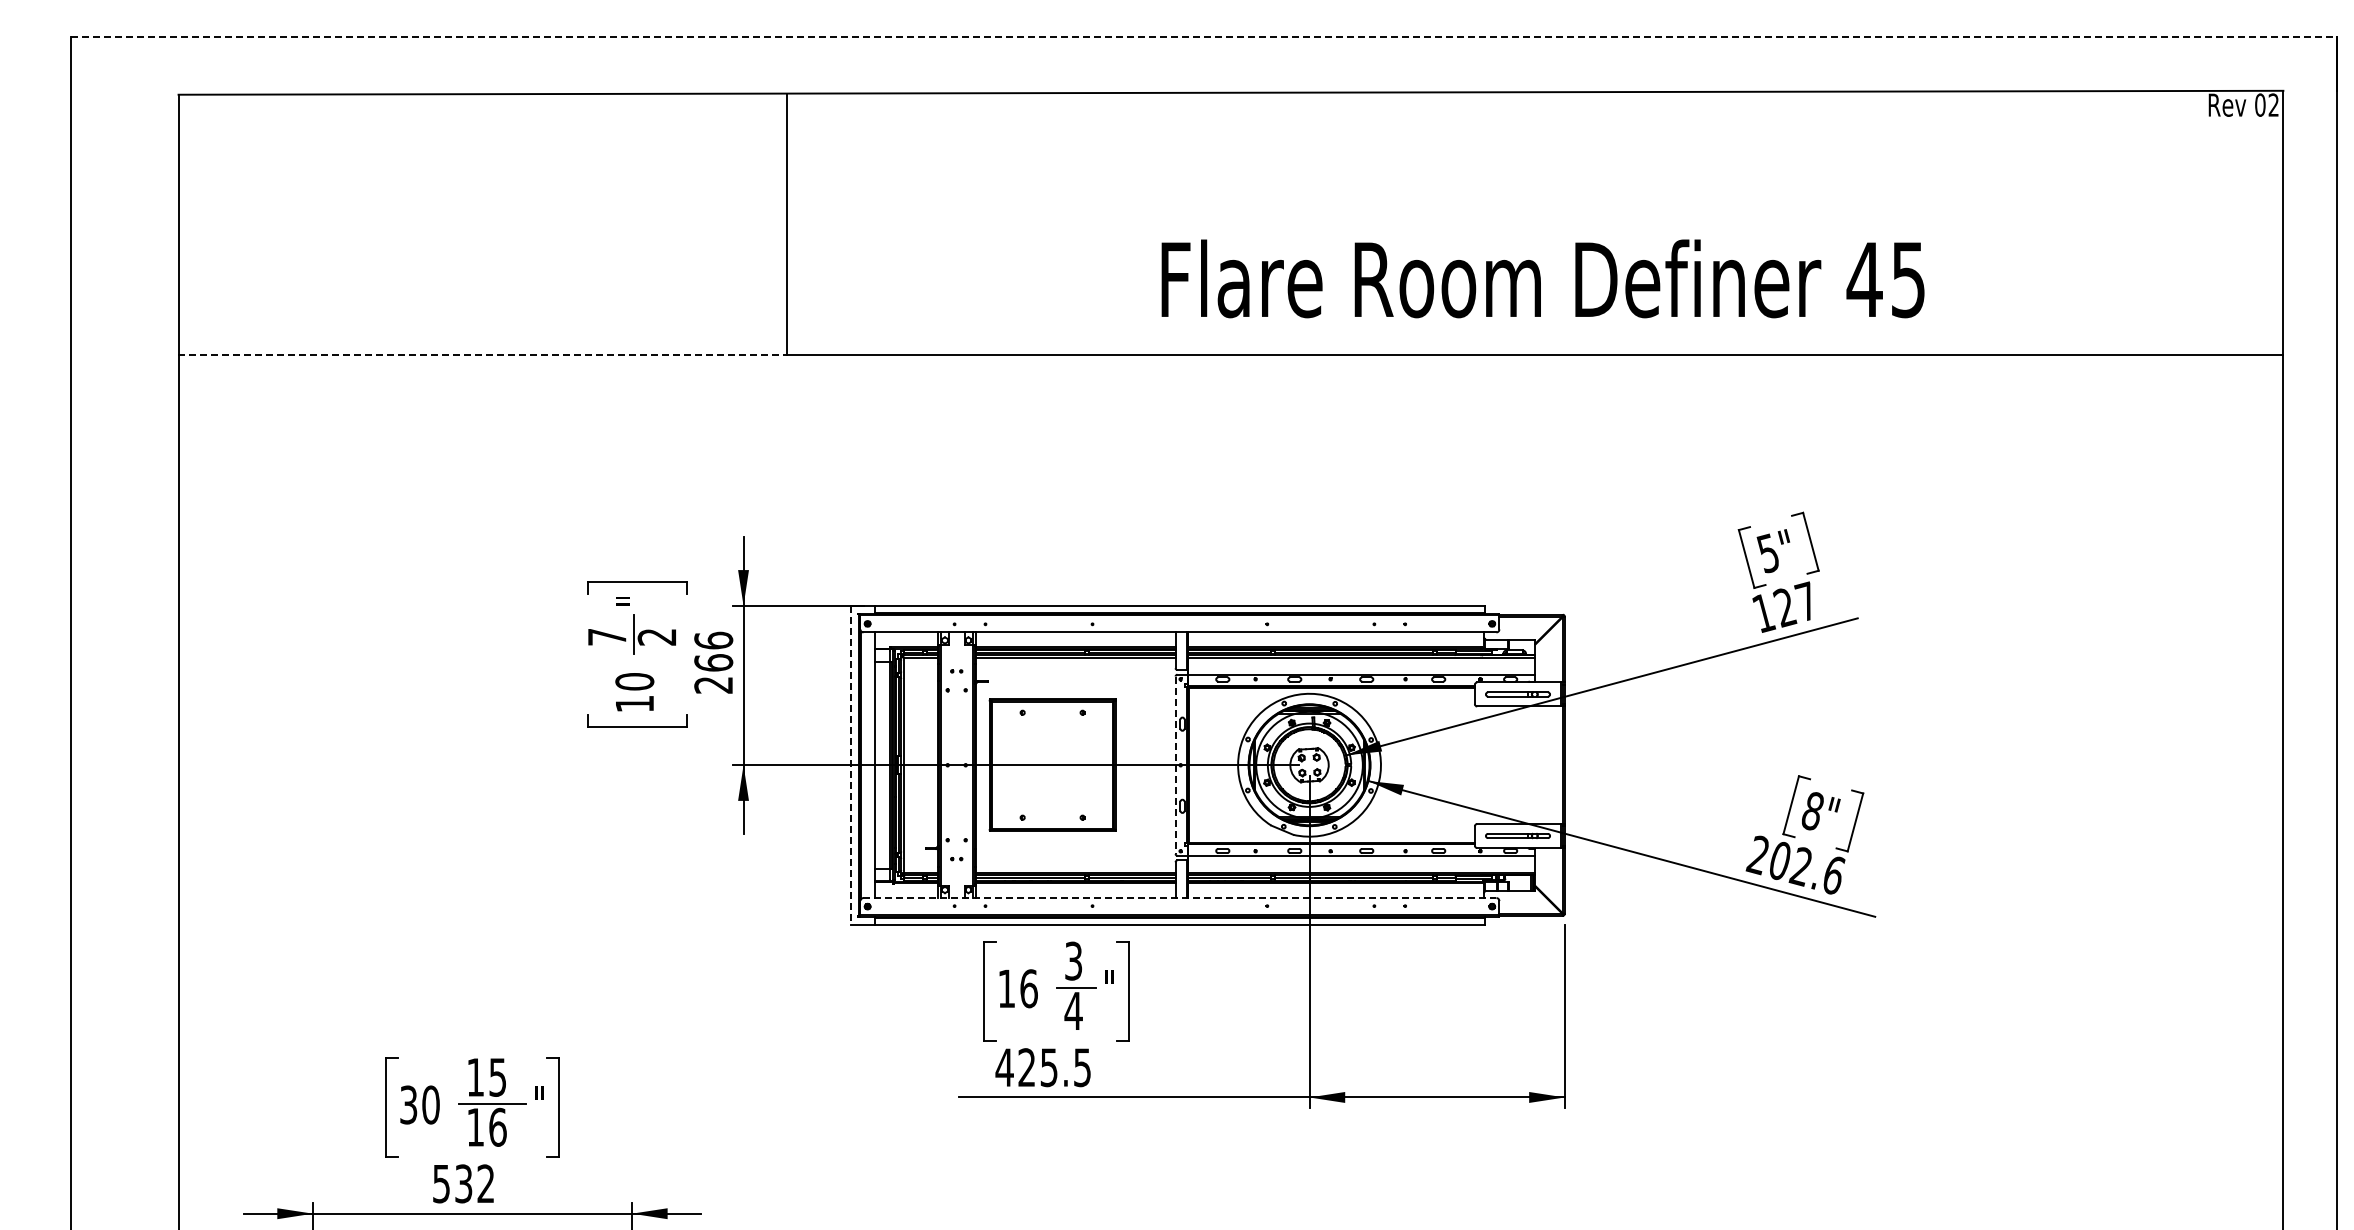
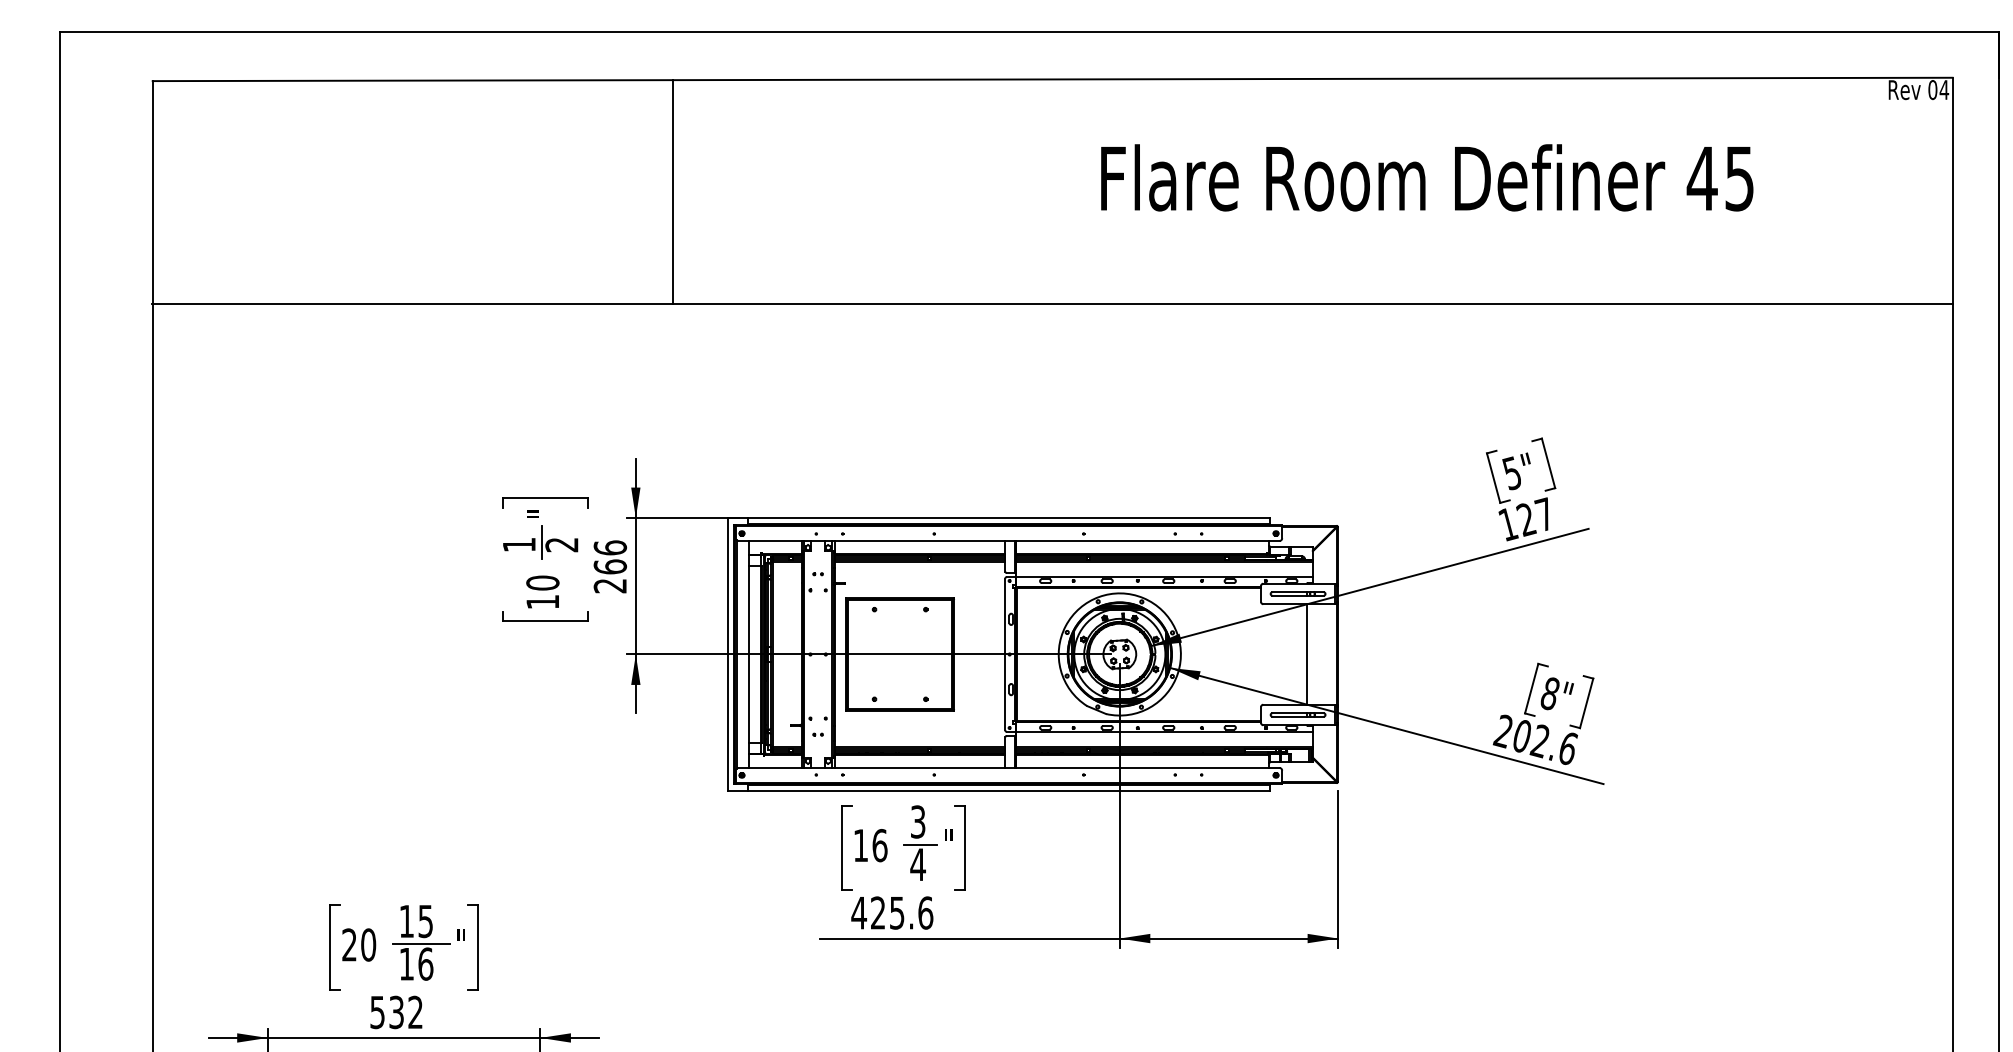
line: (1204, 36) -> (1030, 31), dashed -> solid
text: (2273, 104) -> (1944, 89), 02 -> 04
text: (1542, 278) -> (1426, 177), moved
line: (482, 355) -> (412, 304), dashed -> solid
text: (607, 637) -> (519, 545), 7 -> 1
line: (851, 765) -> (728, 654), dashed -> solid
line: (1175, 765) -> (1005, 654), dashed -> solid
line: (1527, 765) -> (1306, 654), added
line: (1180, 898) -> (1009, 768), dashed -> solid
text: (1082, 1067) -> (925, 912), 425.5 -> 425.6
text: (408, 1104) -> (349, 944), 30 -> 20

